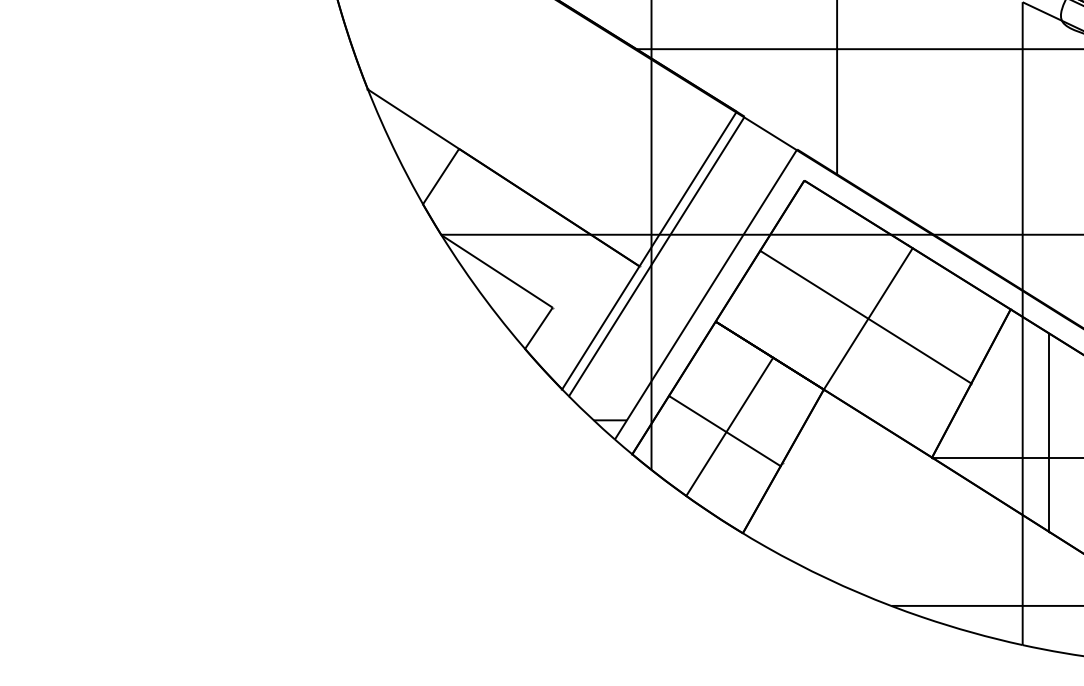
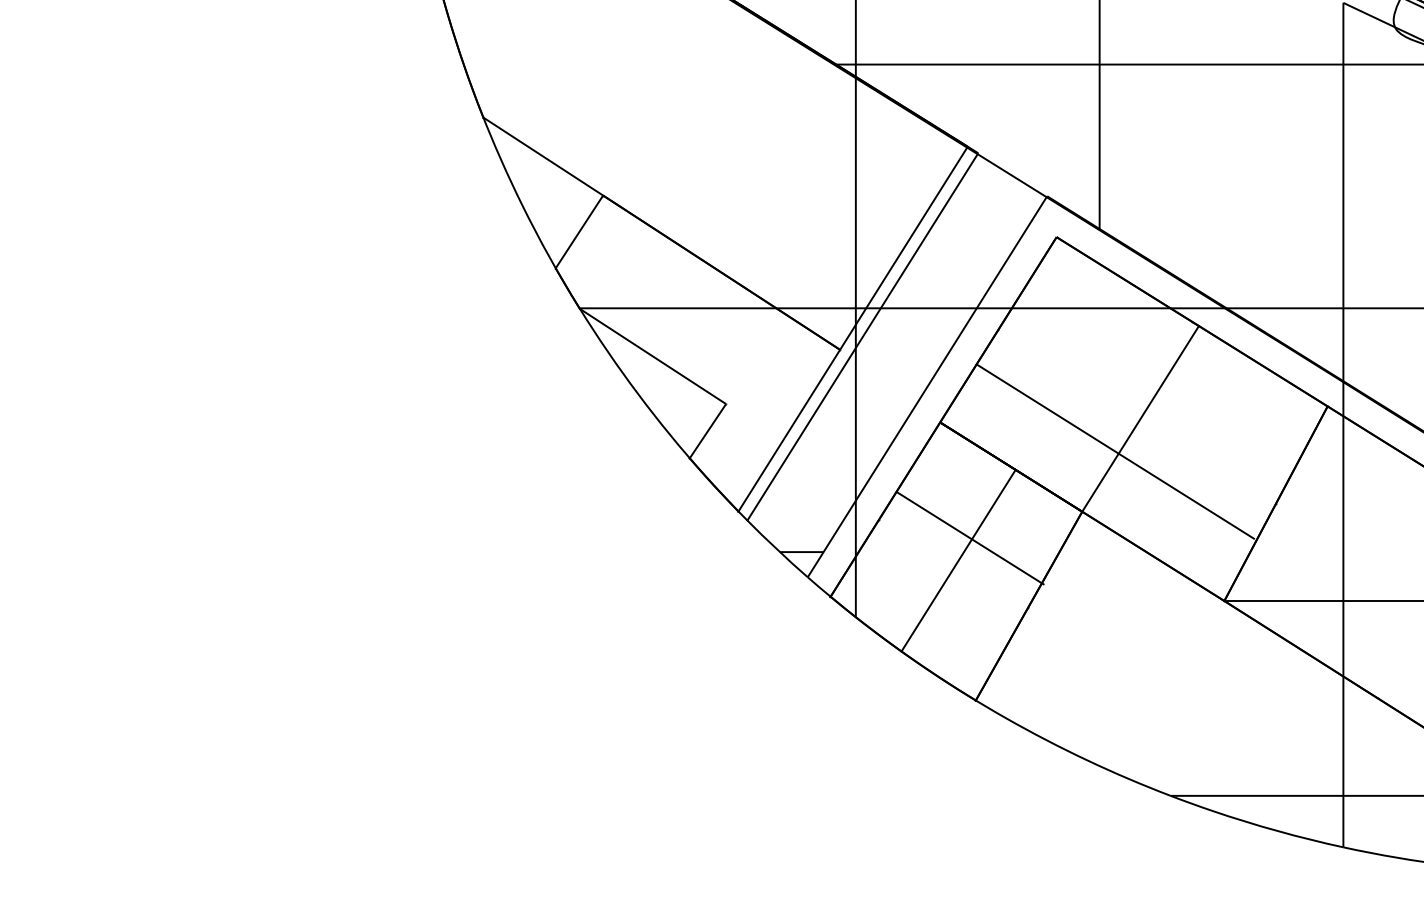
line: (865, 317) -> (1115, 451), moved
line: (724, 431) -> (969, 538), moved
line: (1049, 432) -> (1378, 568), removed

